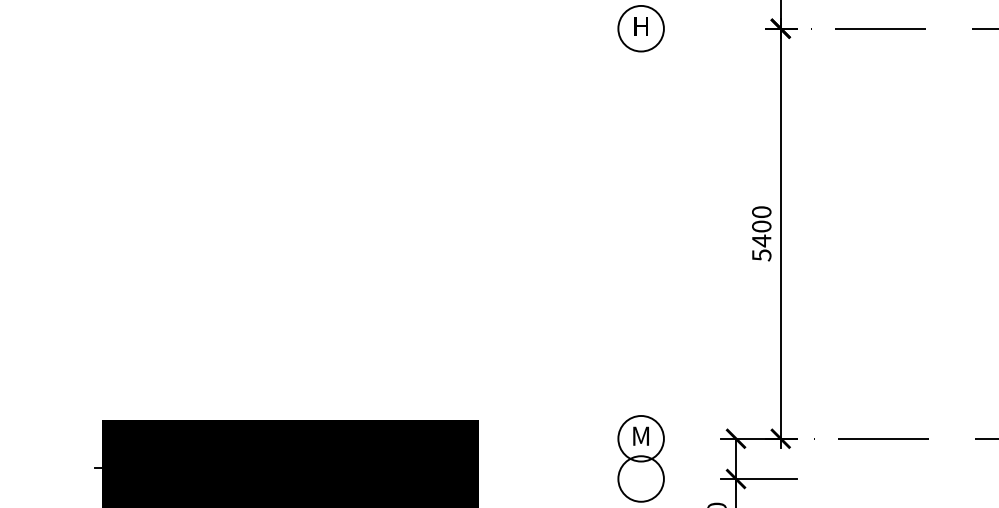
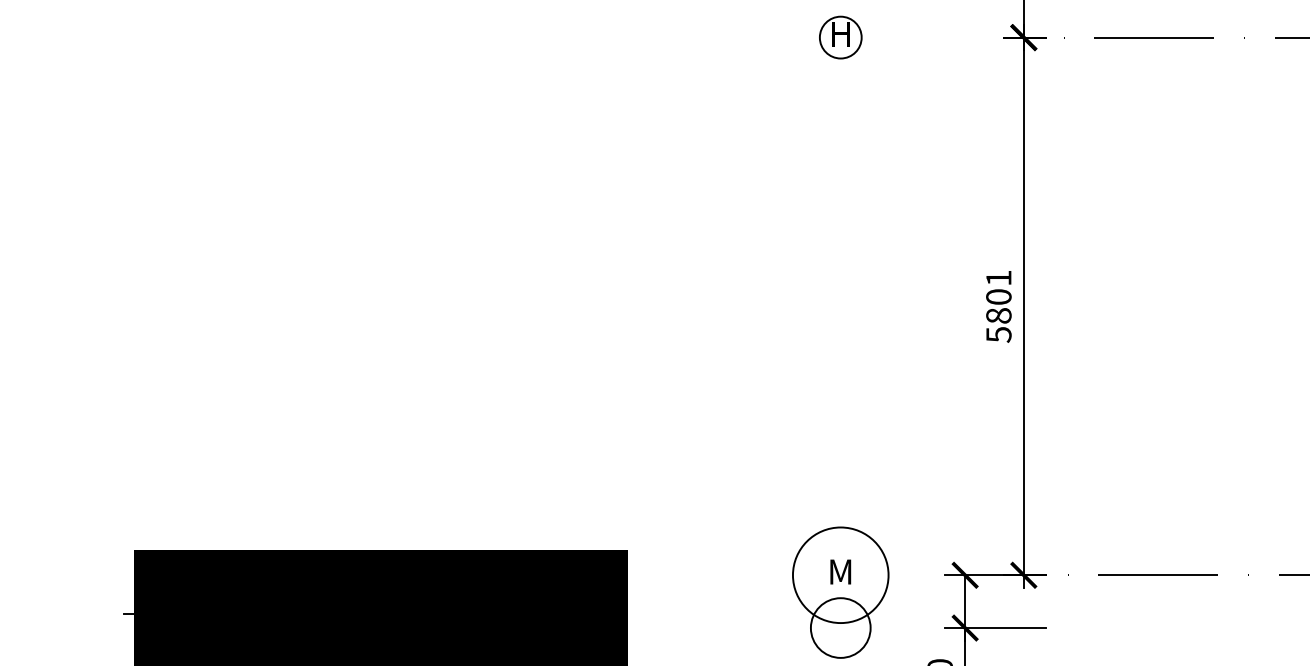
circle: (640, 28) -> (840, 37), size x0.7
text: (761, 226) -> (998, 297), 5400 -> 5801
circle: (640, 438) -> (840, 575), size x1.6

